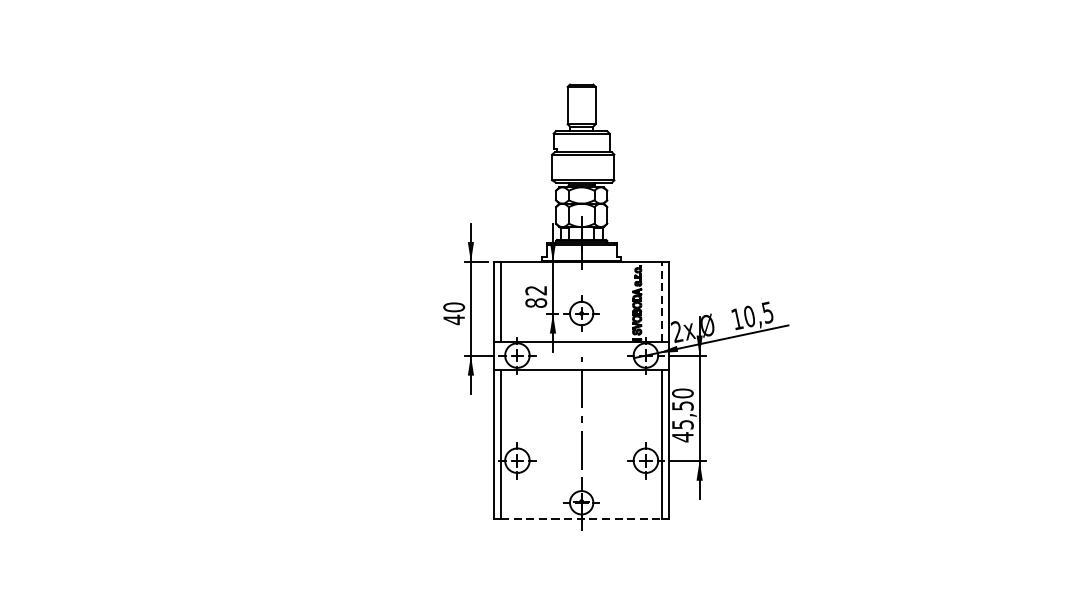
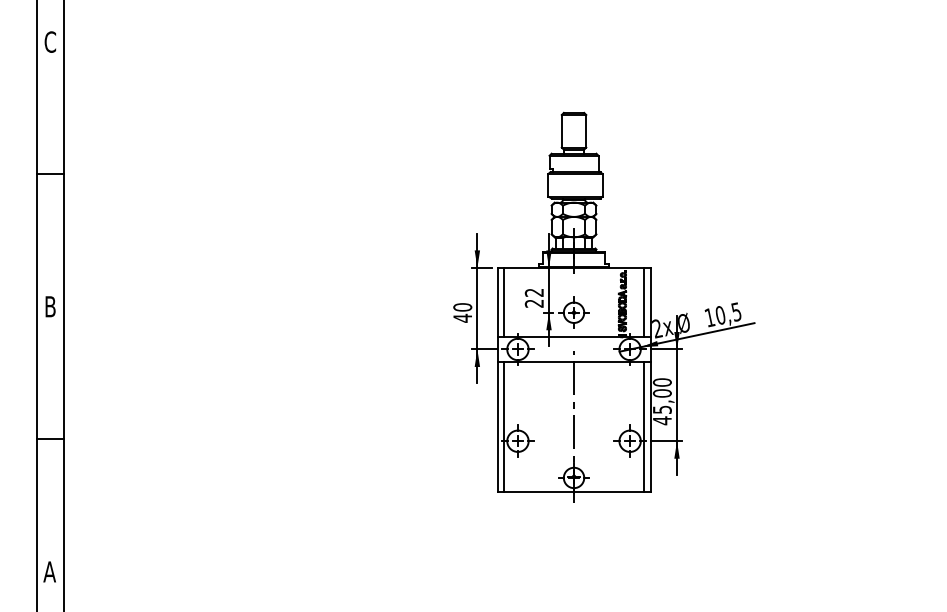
line: (662, 301) -> (644, 302), dashed -> solid
text: (536, 302) -> (534, 303), 82 -> 22
text: (681, 406) -> (661, 393), 45,50 -> 45,00
line: (582, 519) -> (574, 492), dashed -> solid

